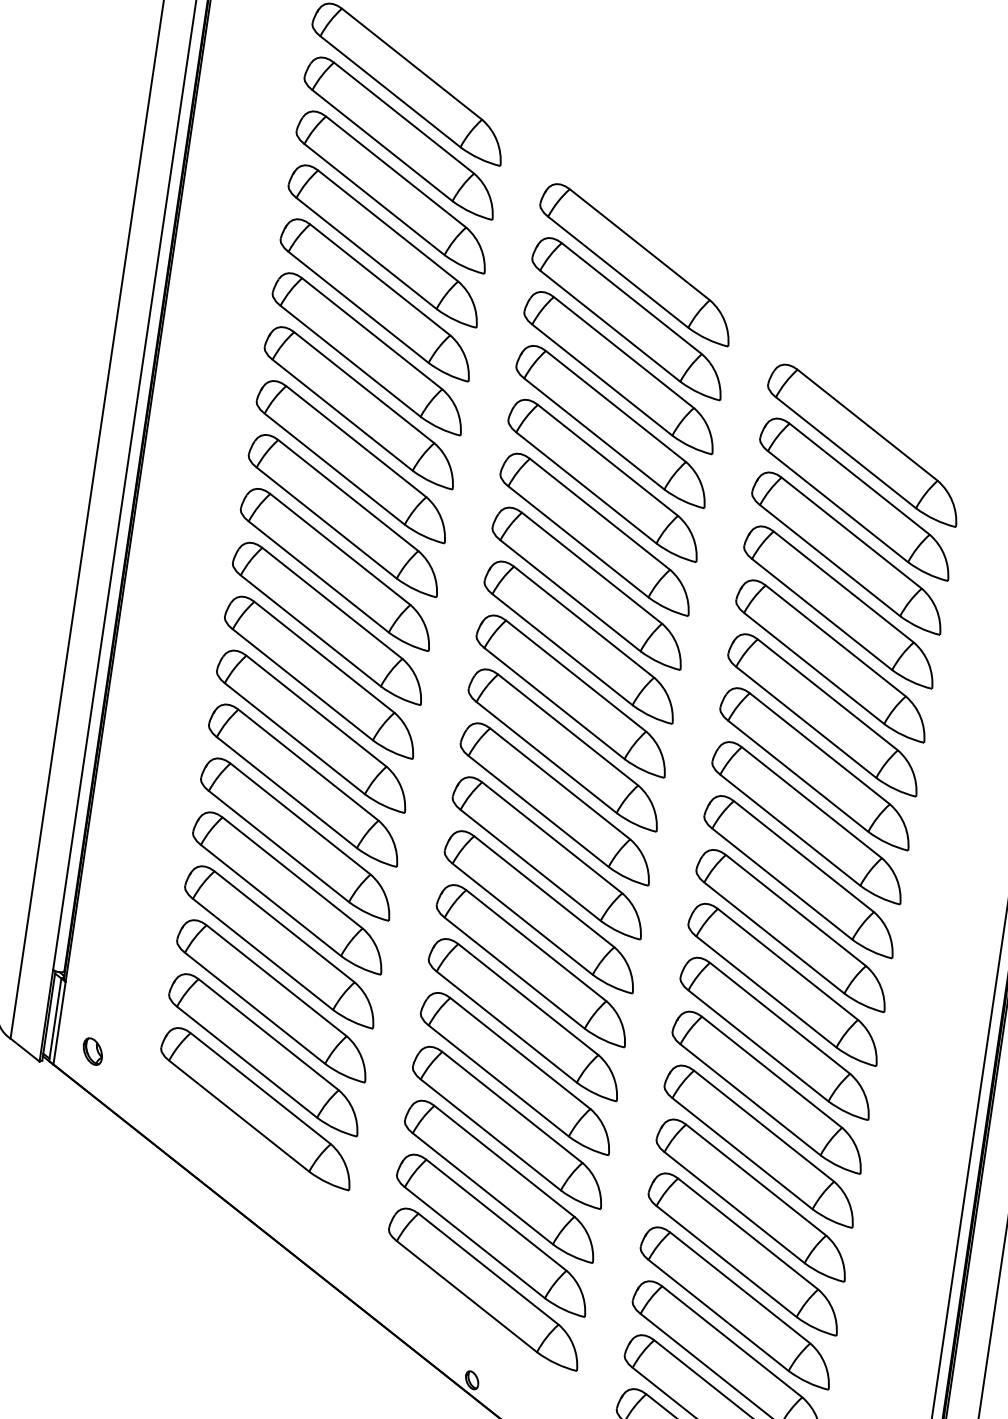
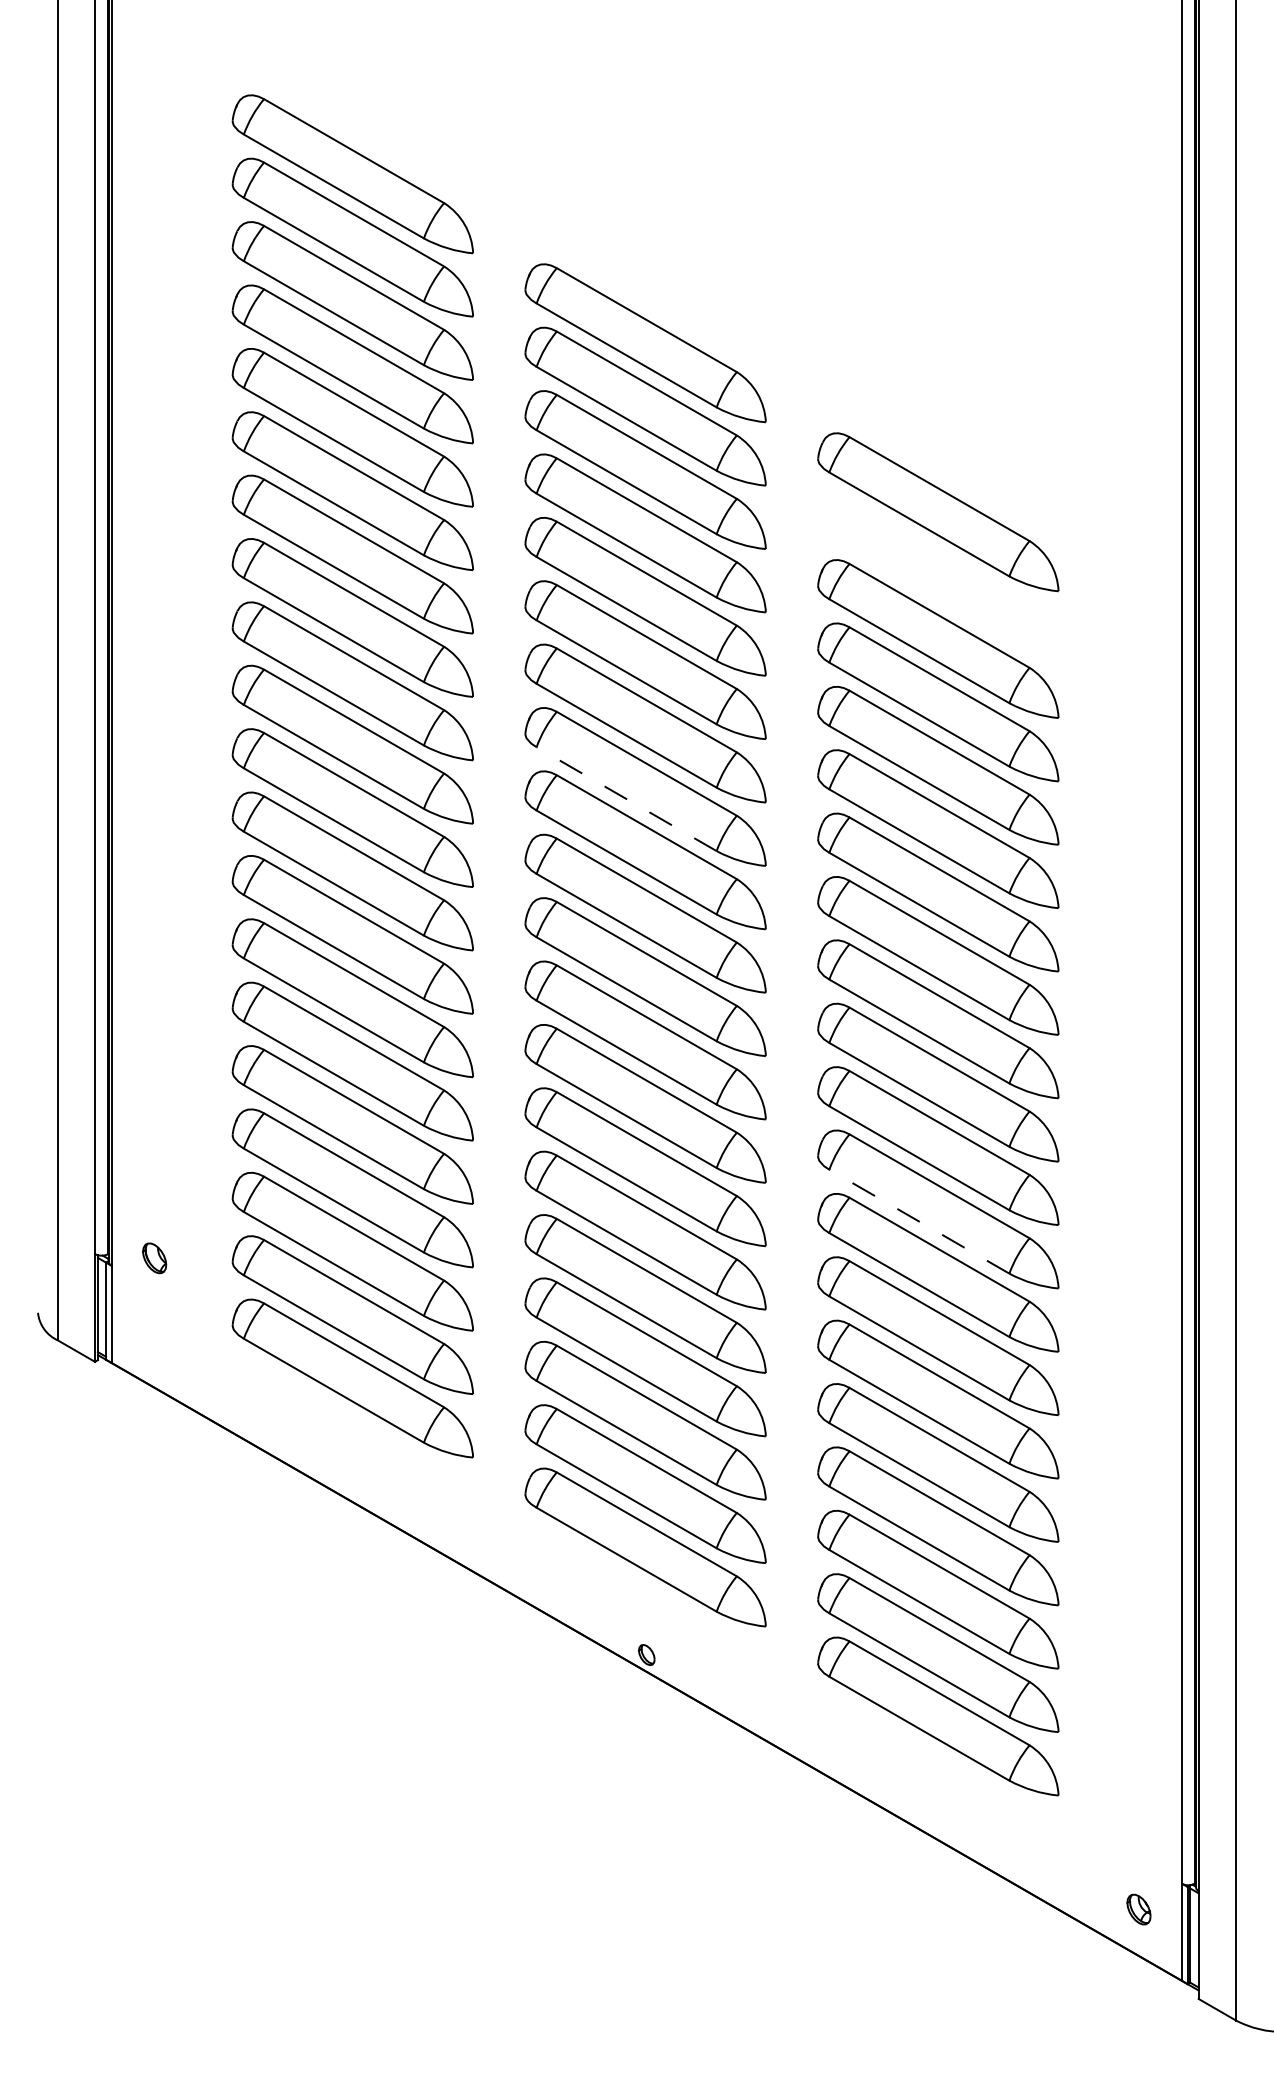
part: (855, 498) -> (938, 575), removed
line: (562, 649) -> (626, 799), solid -> dashed
line: (758, 1045) -> (919, 1221), solid -> dashed
part: (92, 1051) -> (154, 1258), moved

